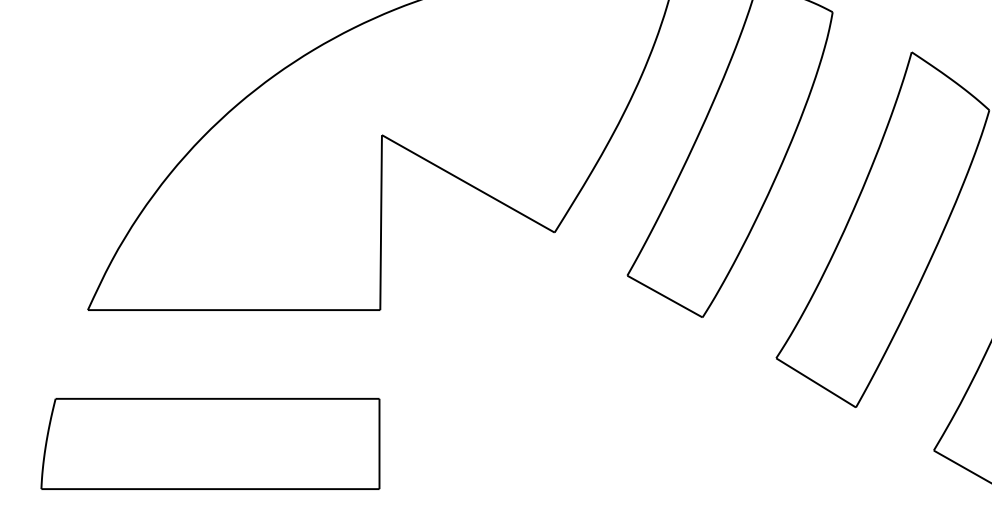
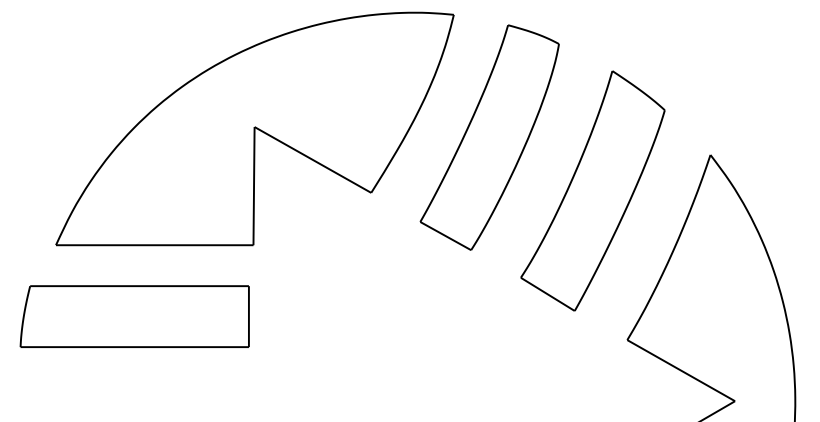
part: (210, 443) -> (134, 316), moved

